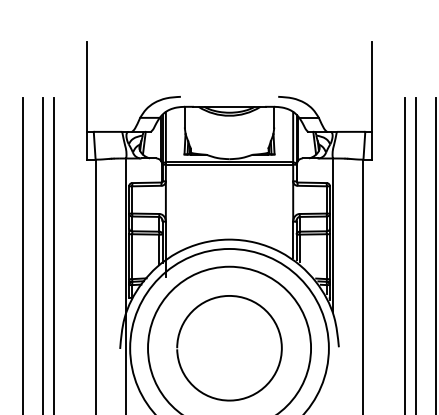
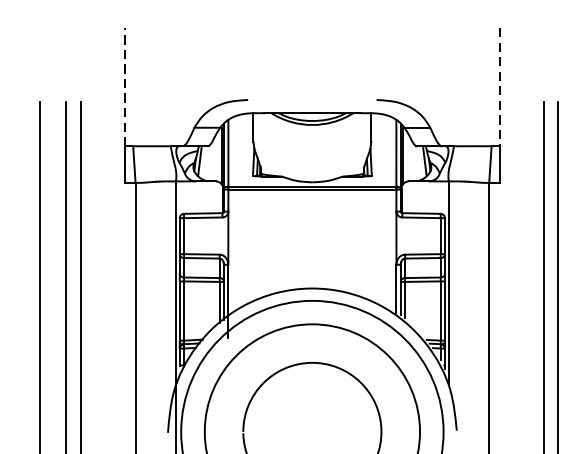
line: (87, 87) -> (124, 87), solid -> dashed
line: (371, 87) -> (499, 87), solid -> dashed

